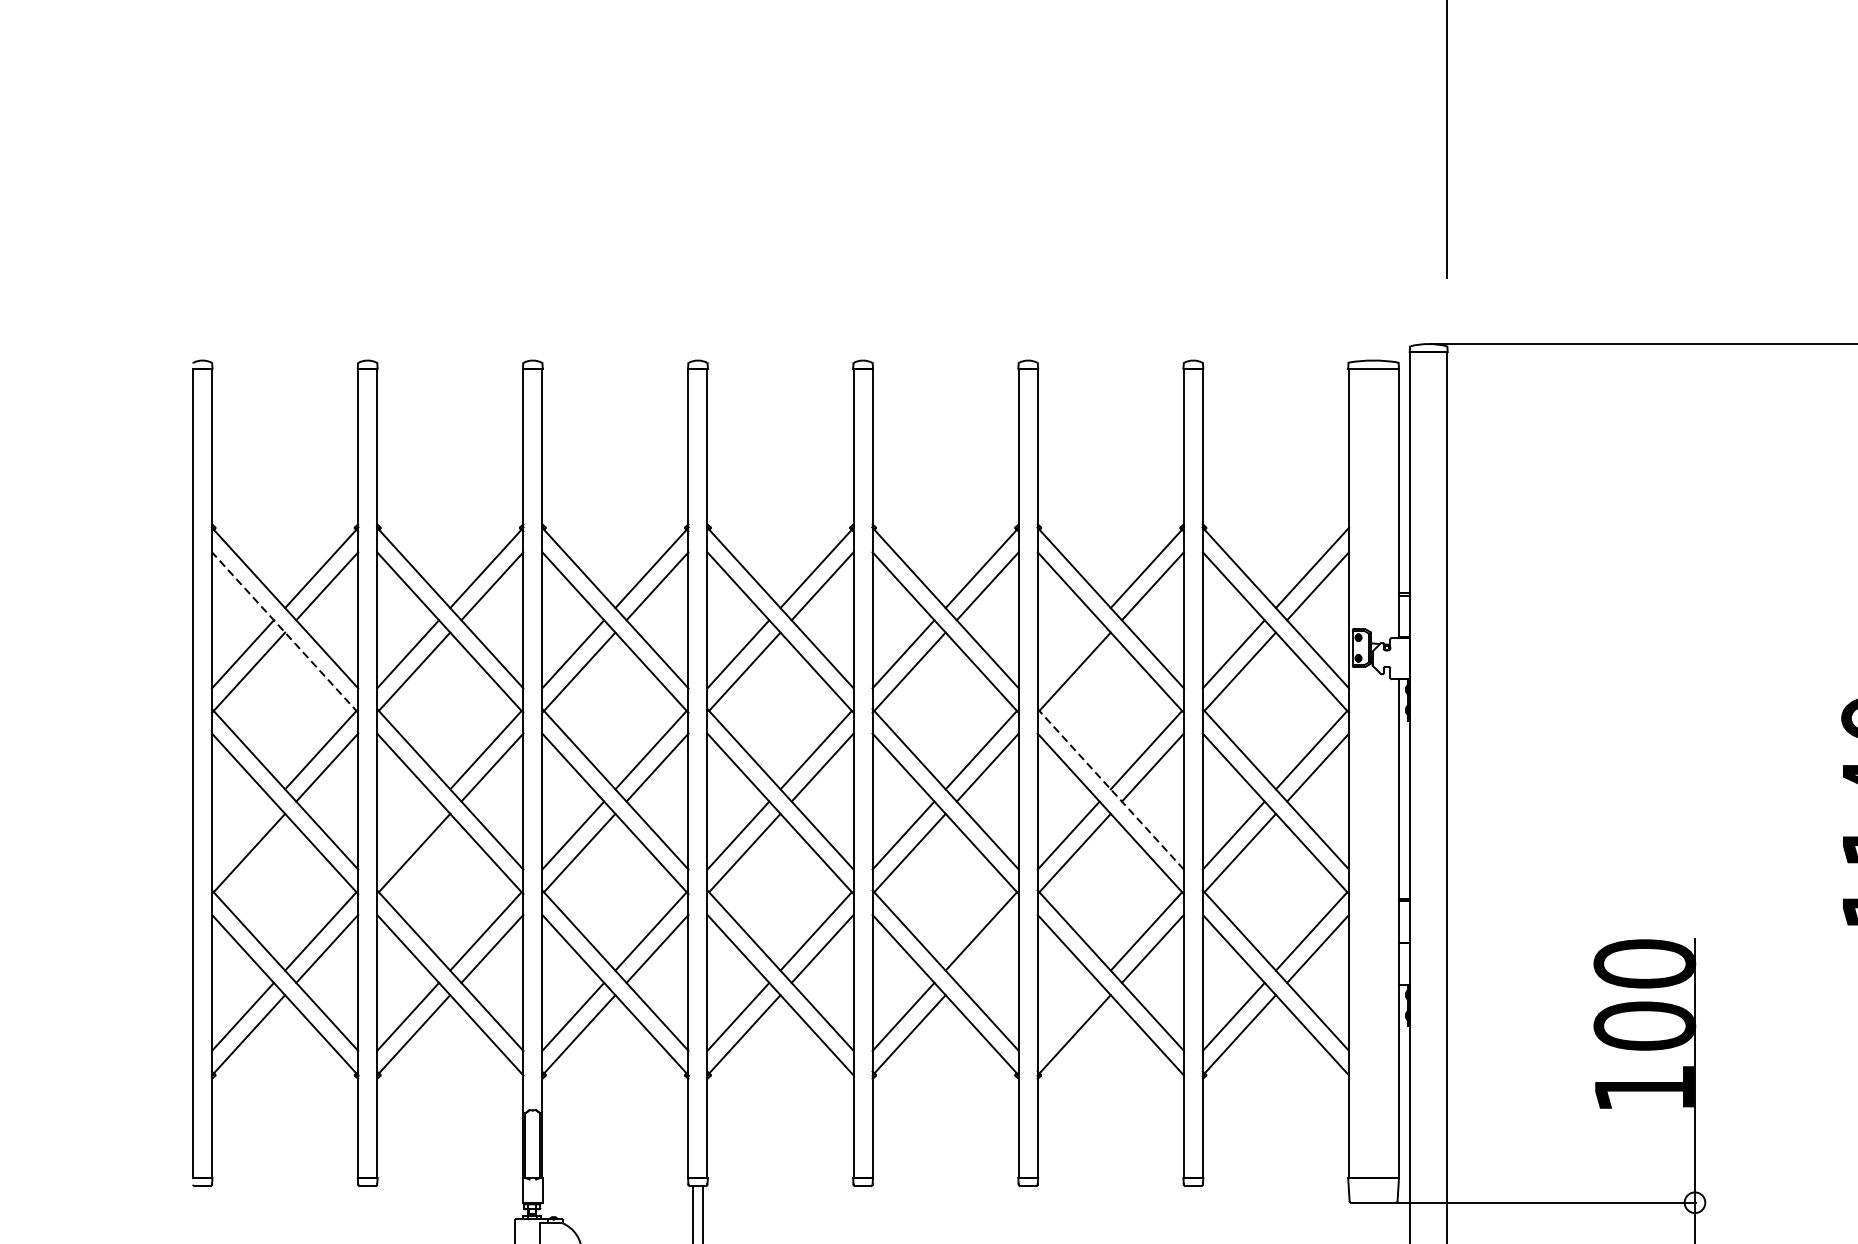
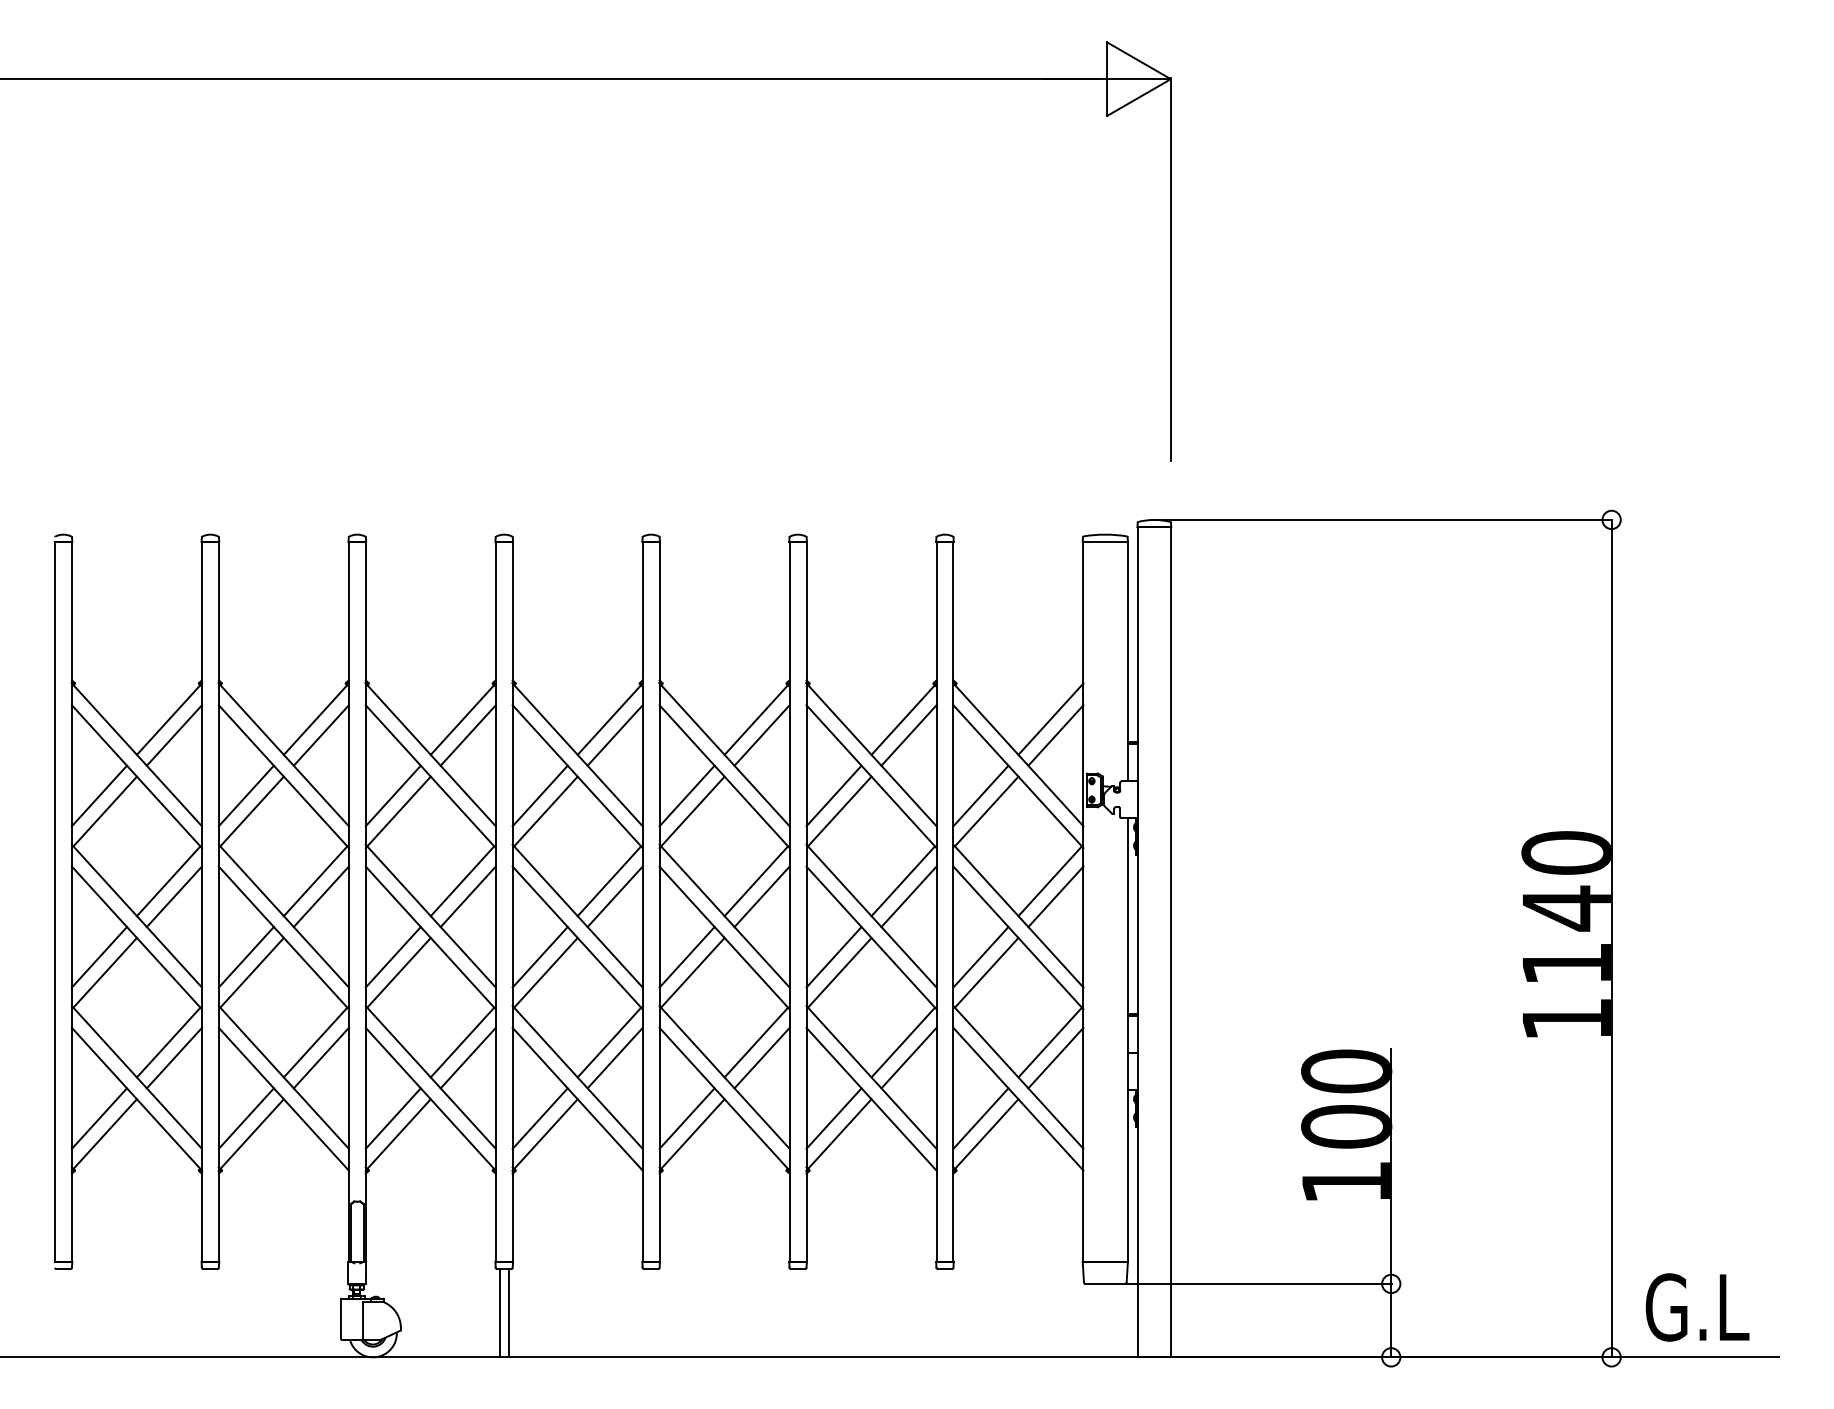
line: (284, 632) -> (136, 776), dashed -> solid
line: (1068, 653) -> (833, 795), added
line: (1110, 789) -> (871, 916), dashed -> solid
line: (241, 835) -> (98, 957), added
line: (407, 835) -> (245, 957), added
line: (987, 948) -> (761, 1057), added
line: (1068, 1016) -> (833, 1118), added

